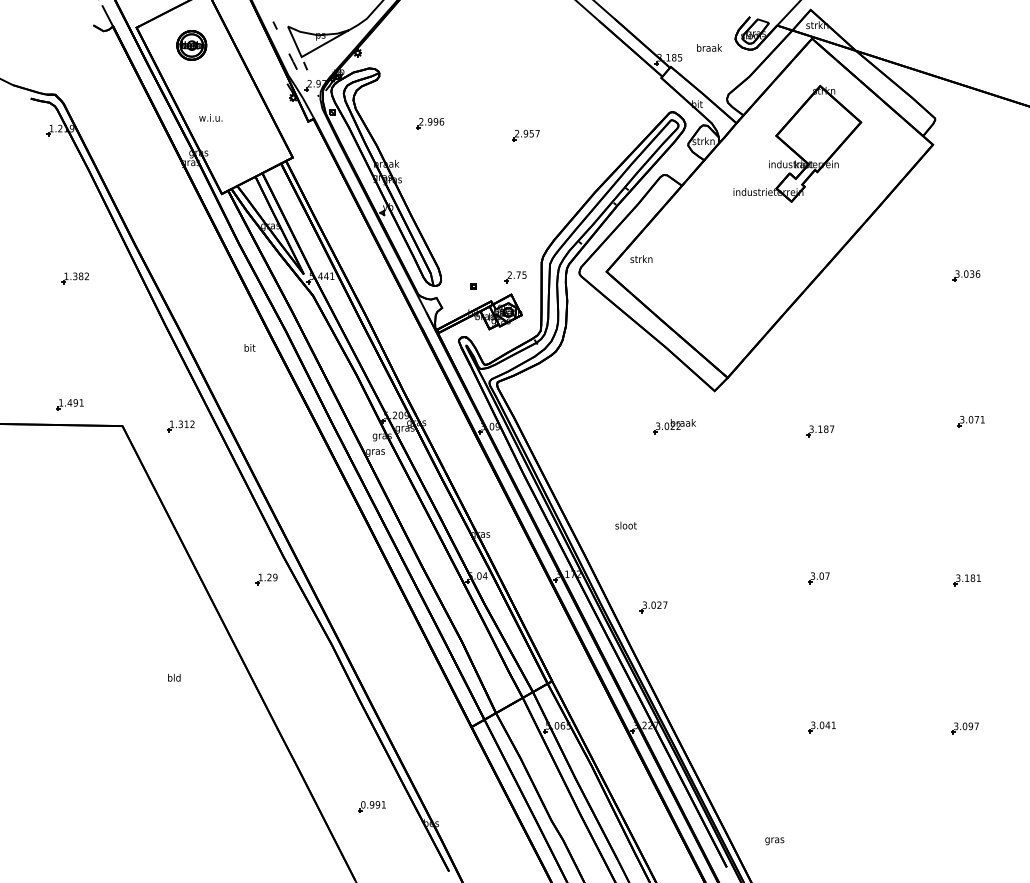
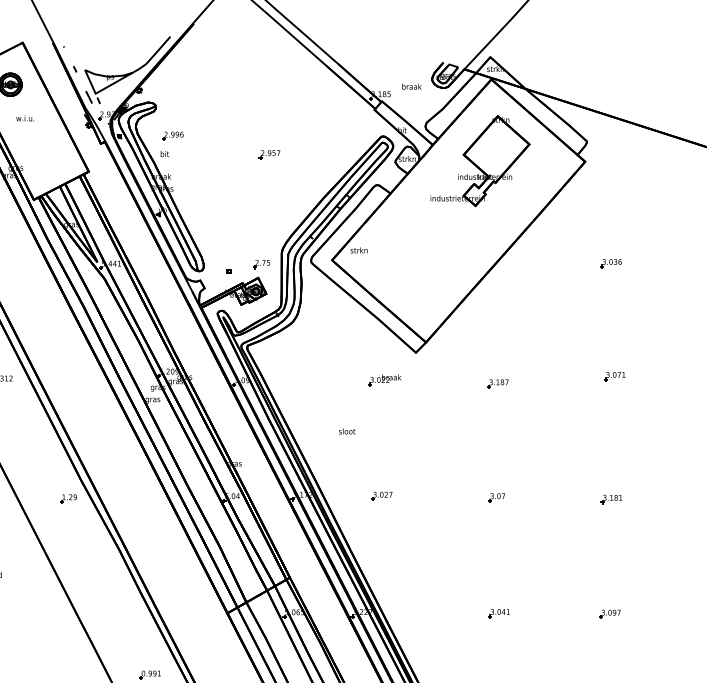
text: (210, 117) -> (25, 118), moved
part: (430, 123) -> (173, 135), moved
text: (249, 347) -> (164, 153), moved
text: (625, 525) -> (346, 431), moved
part: (653, 607) -> (381, 496), moved

